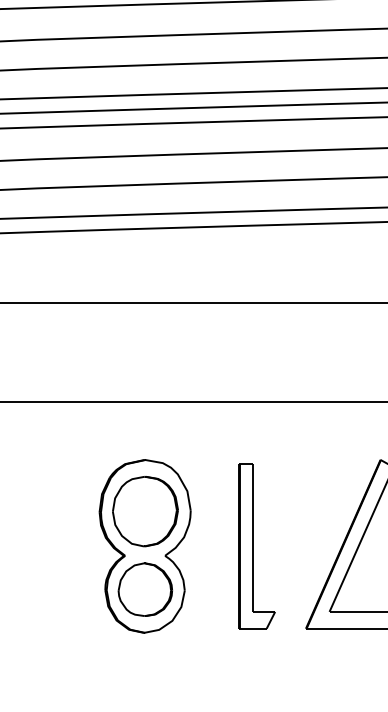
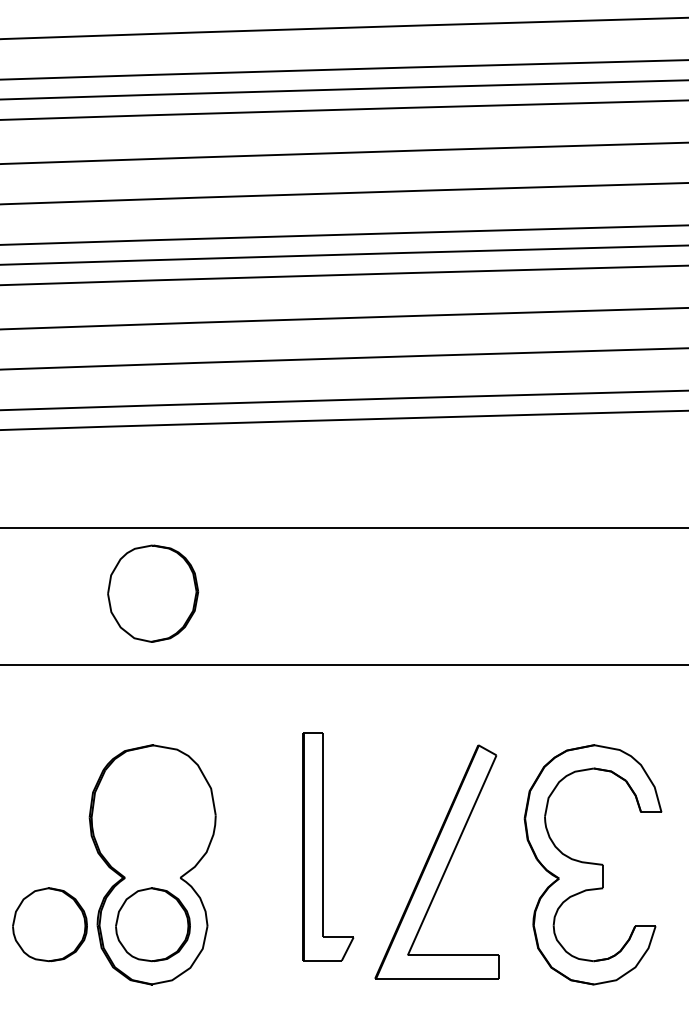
part: (145, 511) -> (153, 593), moved
part: (257, 546) -> (328, 846), moved
part: (70, 589) -> (49, 924), added

